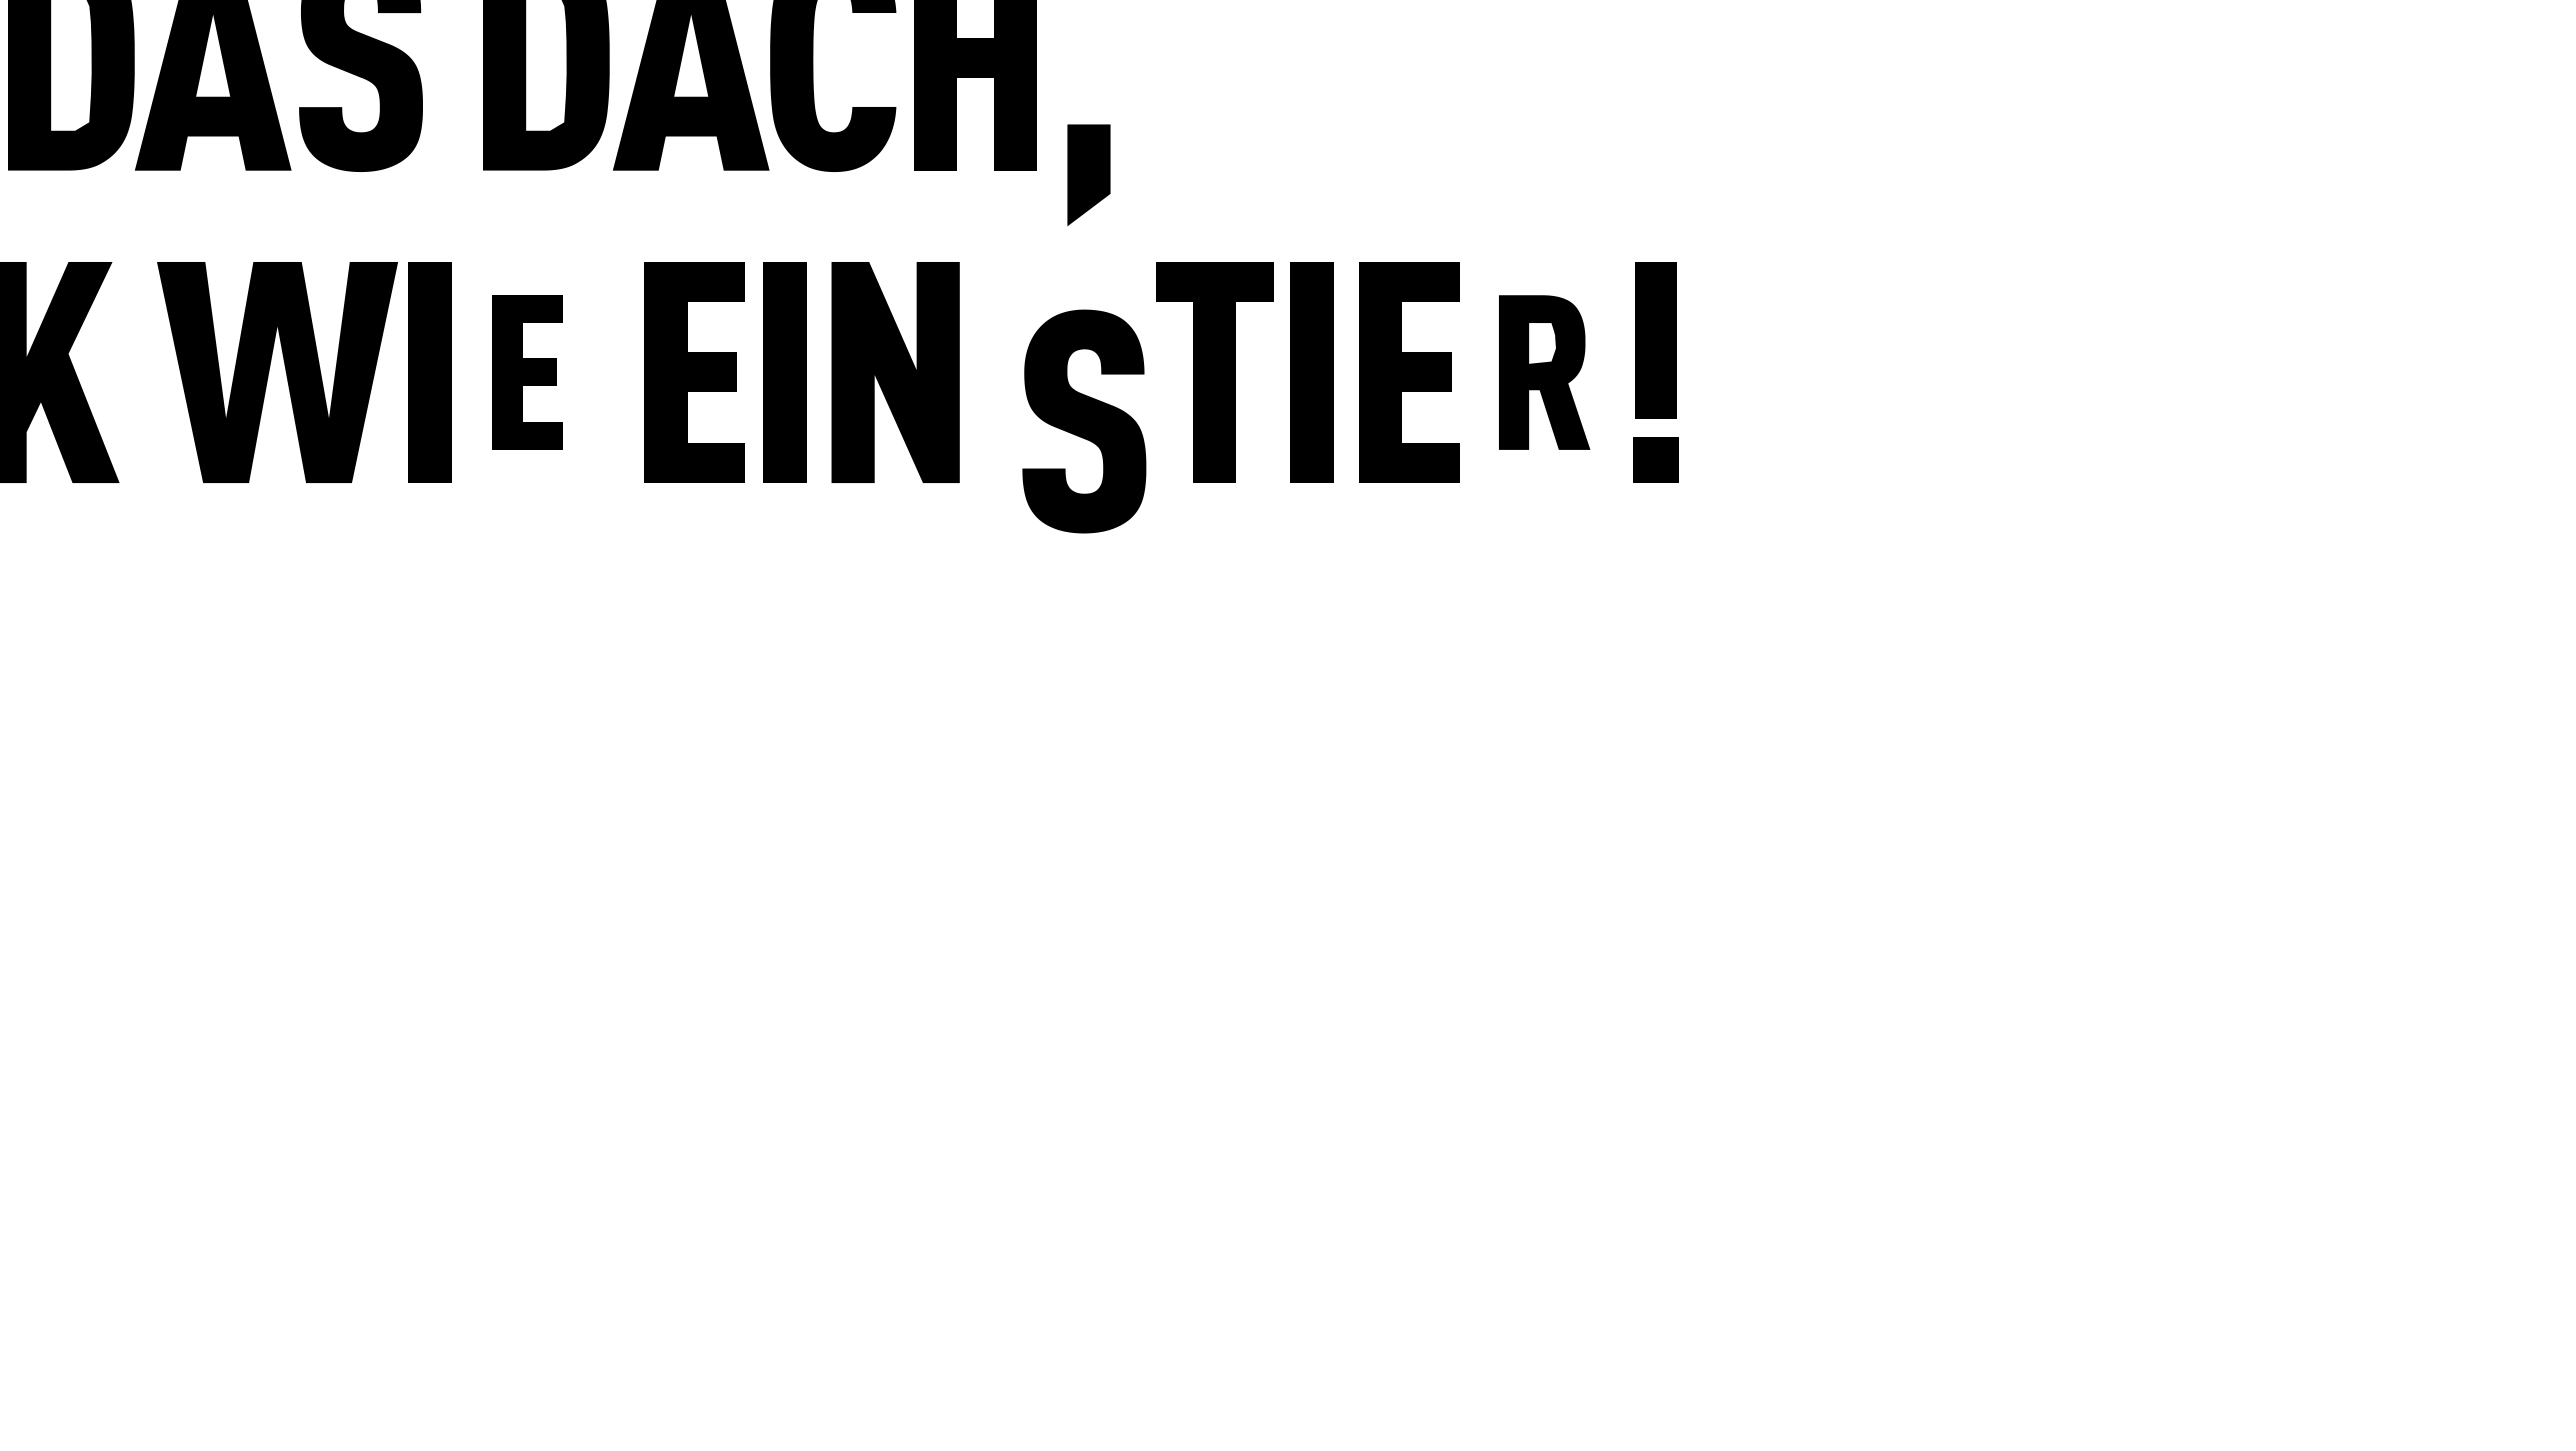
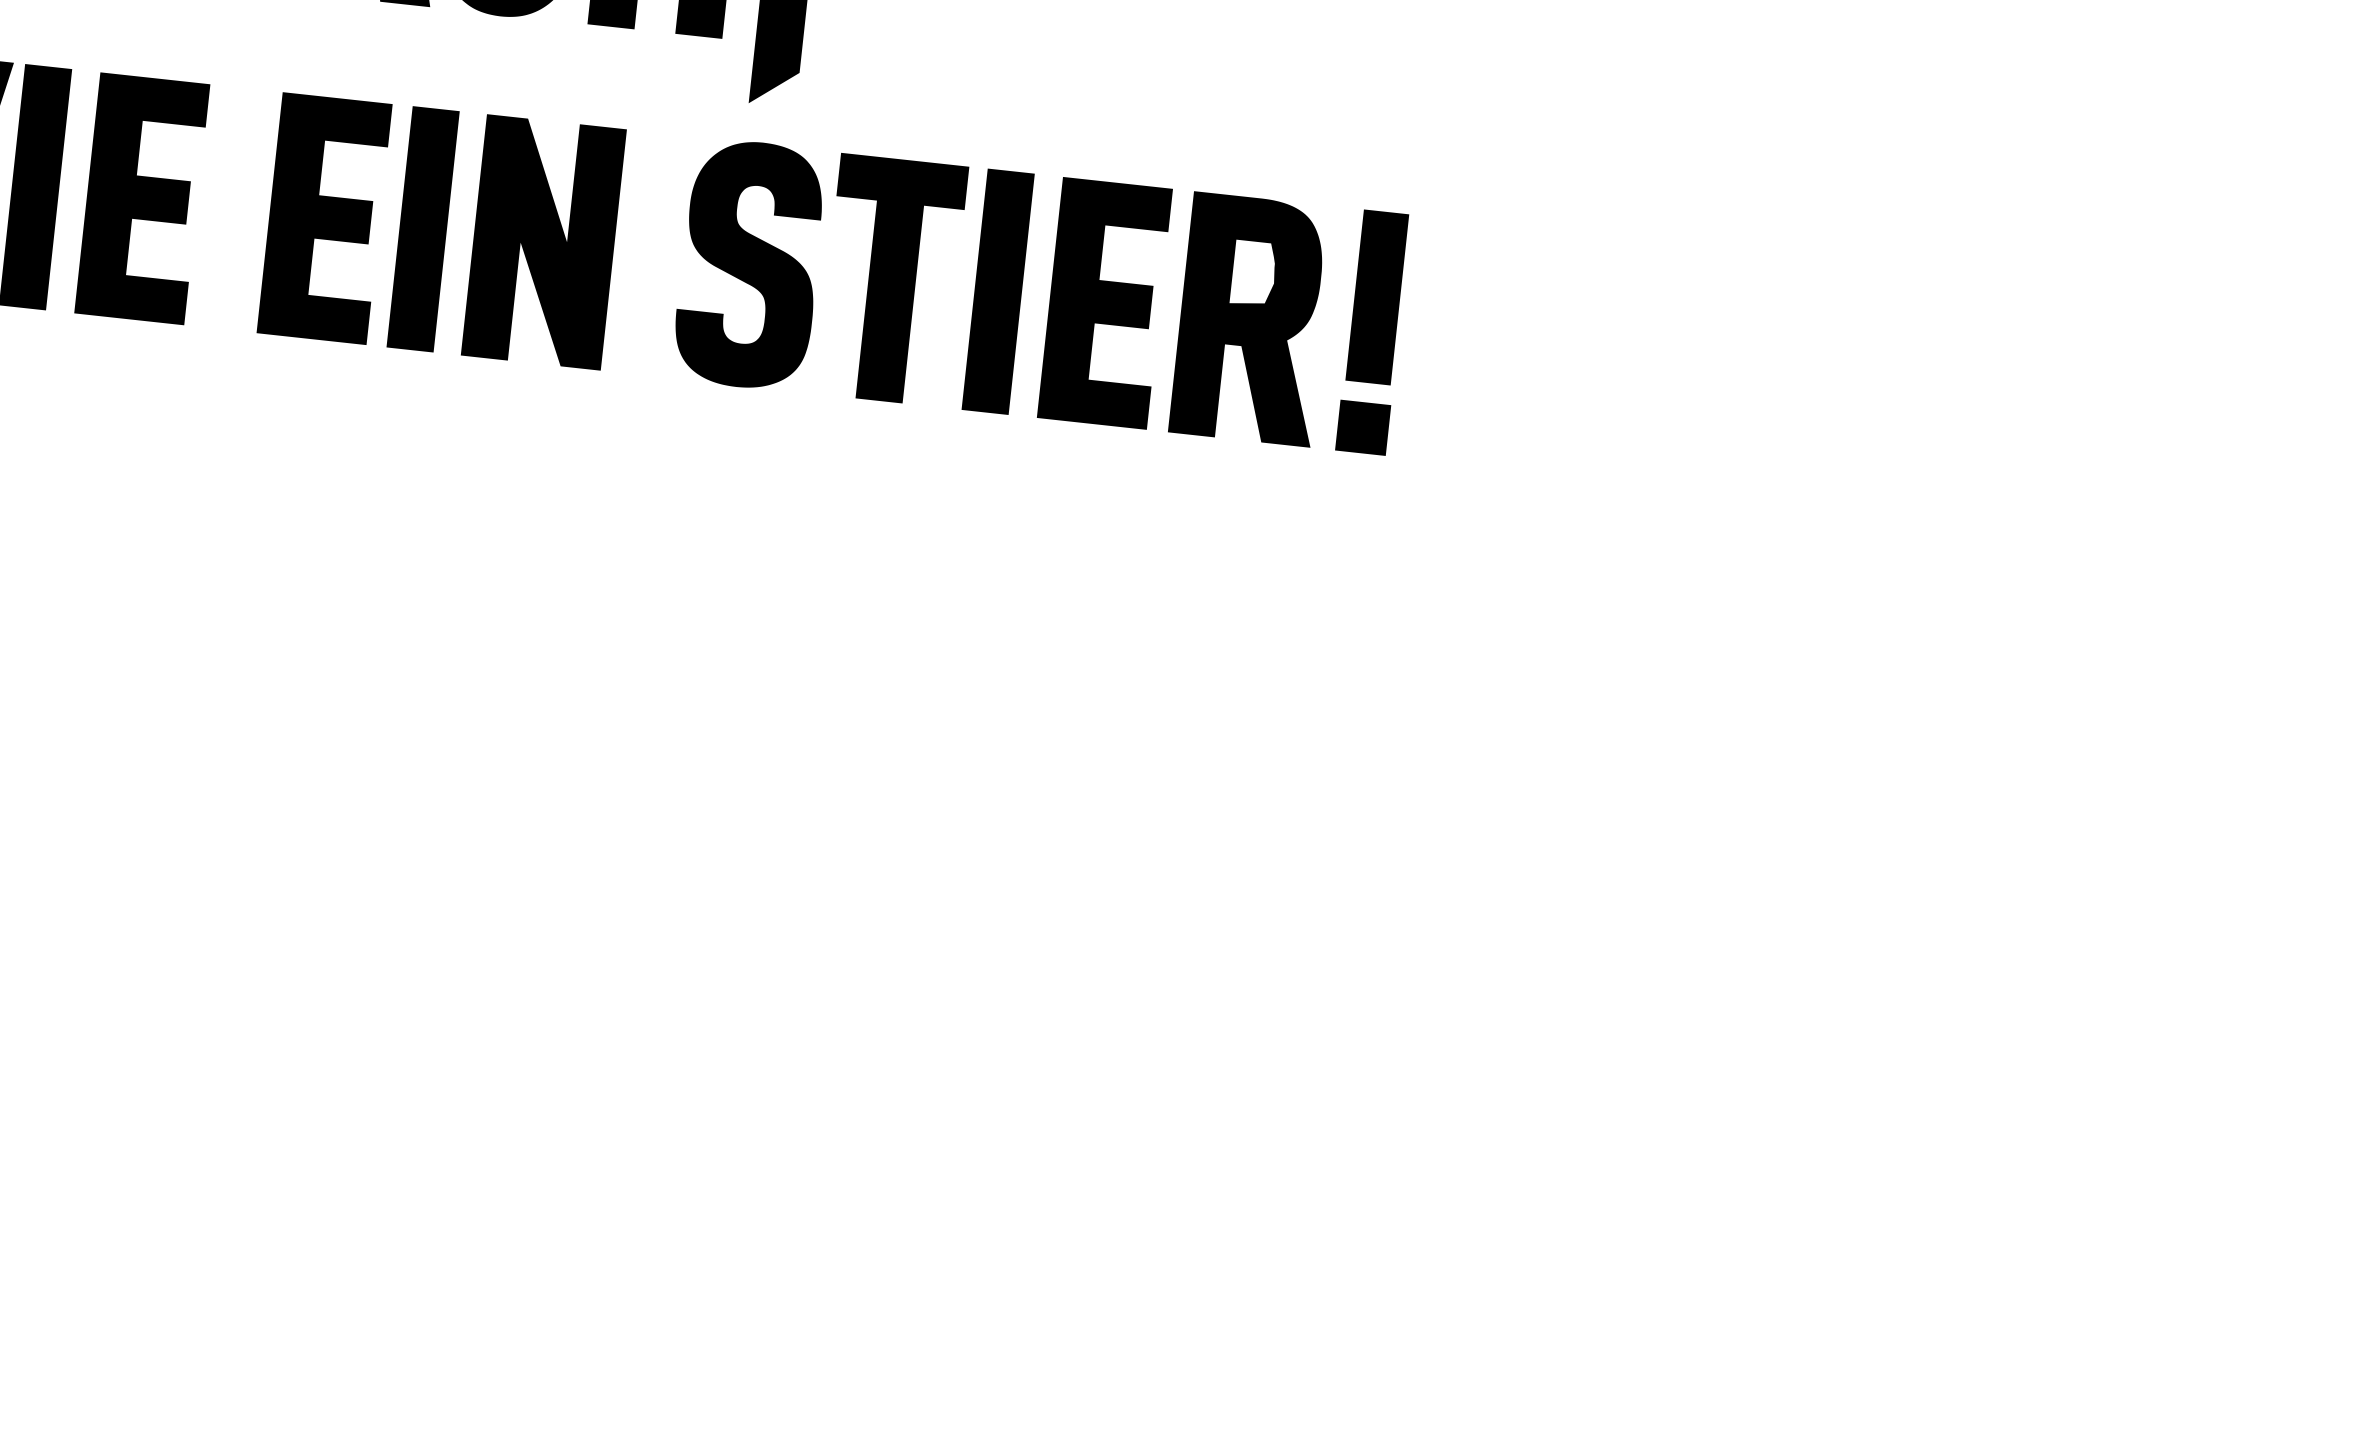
part: (527, 372) -> (142, 198), size x1.43
part: (1544, 372) -> (1252, 319), size x1.43
part: (1084, 421) -> (749, 264), moved

